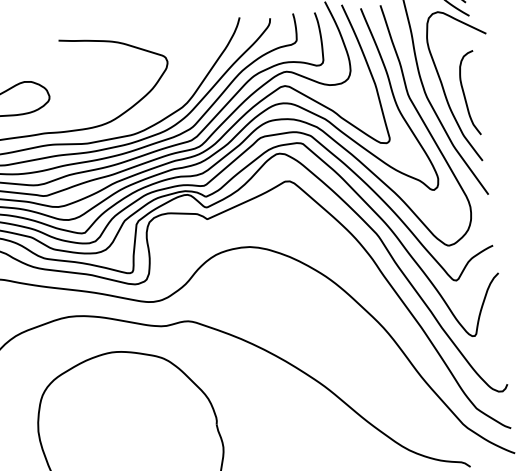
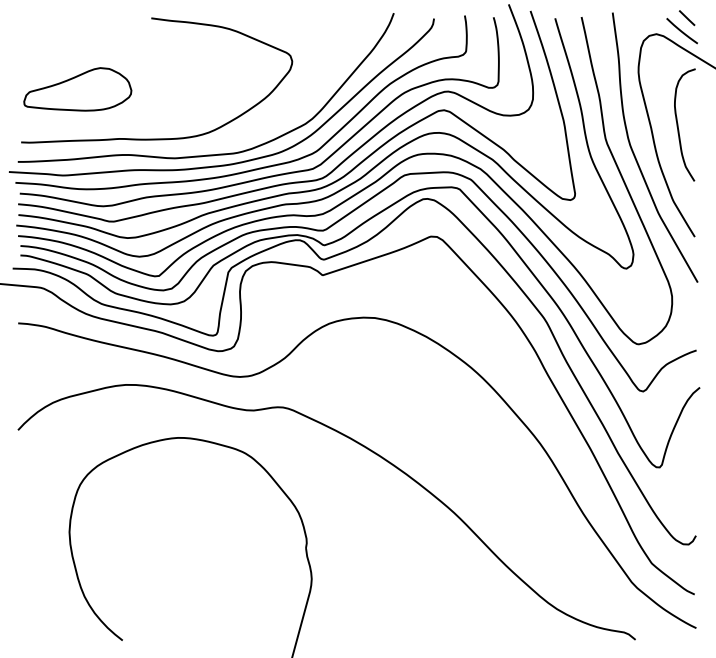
curve: (464, 93) -> (678, 124), moved

